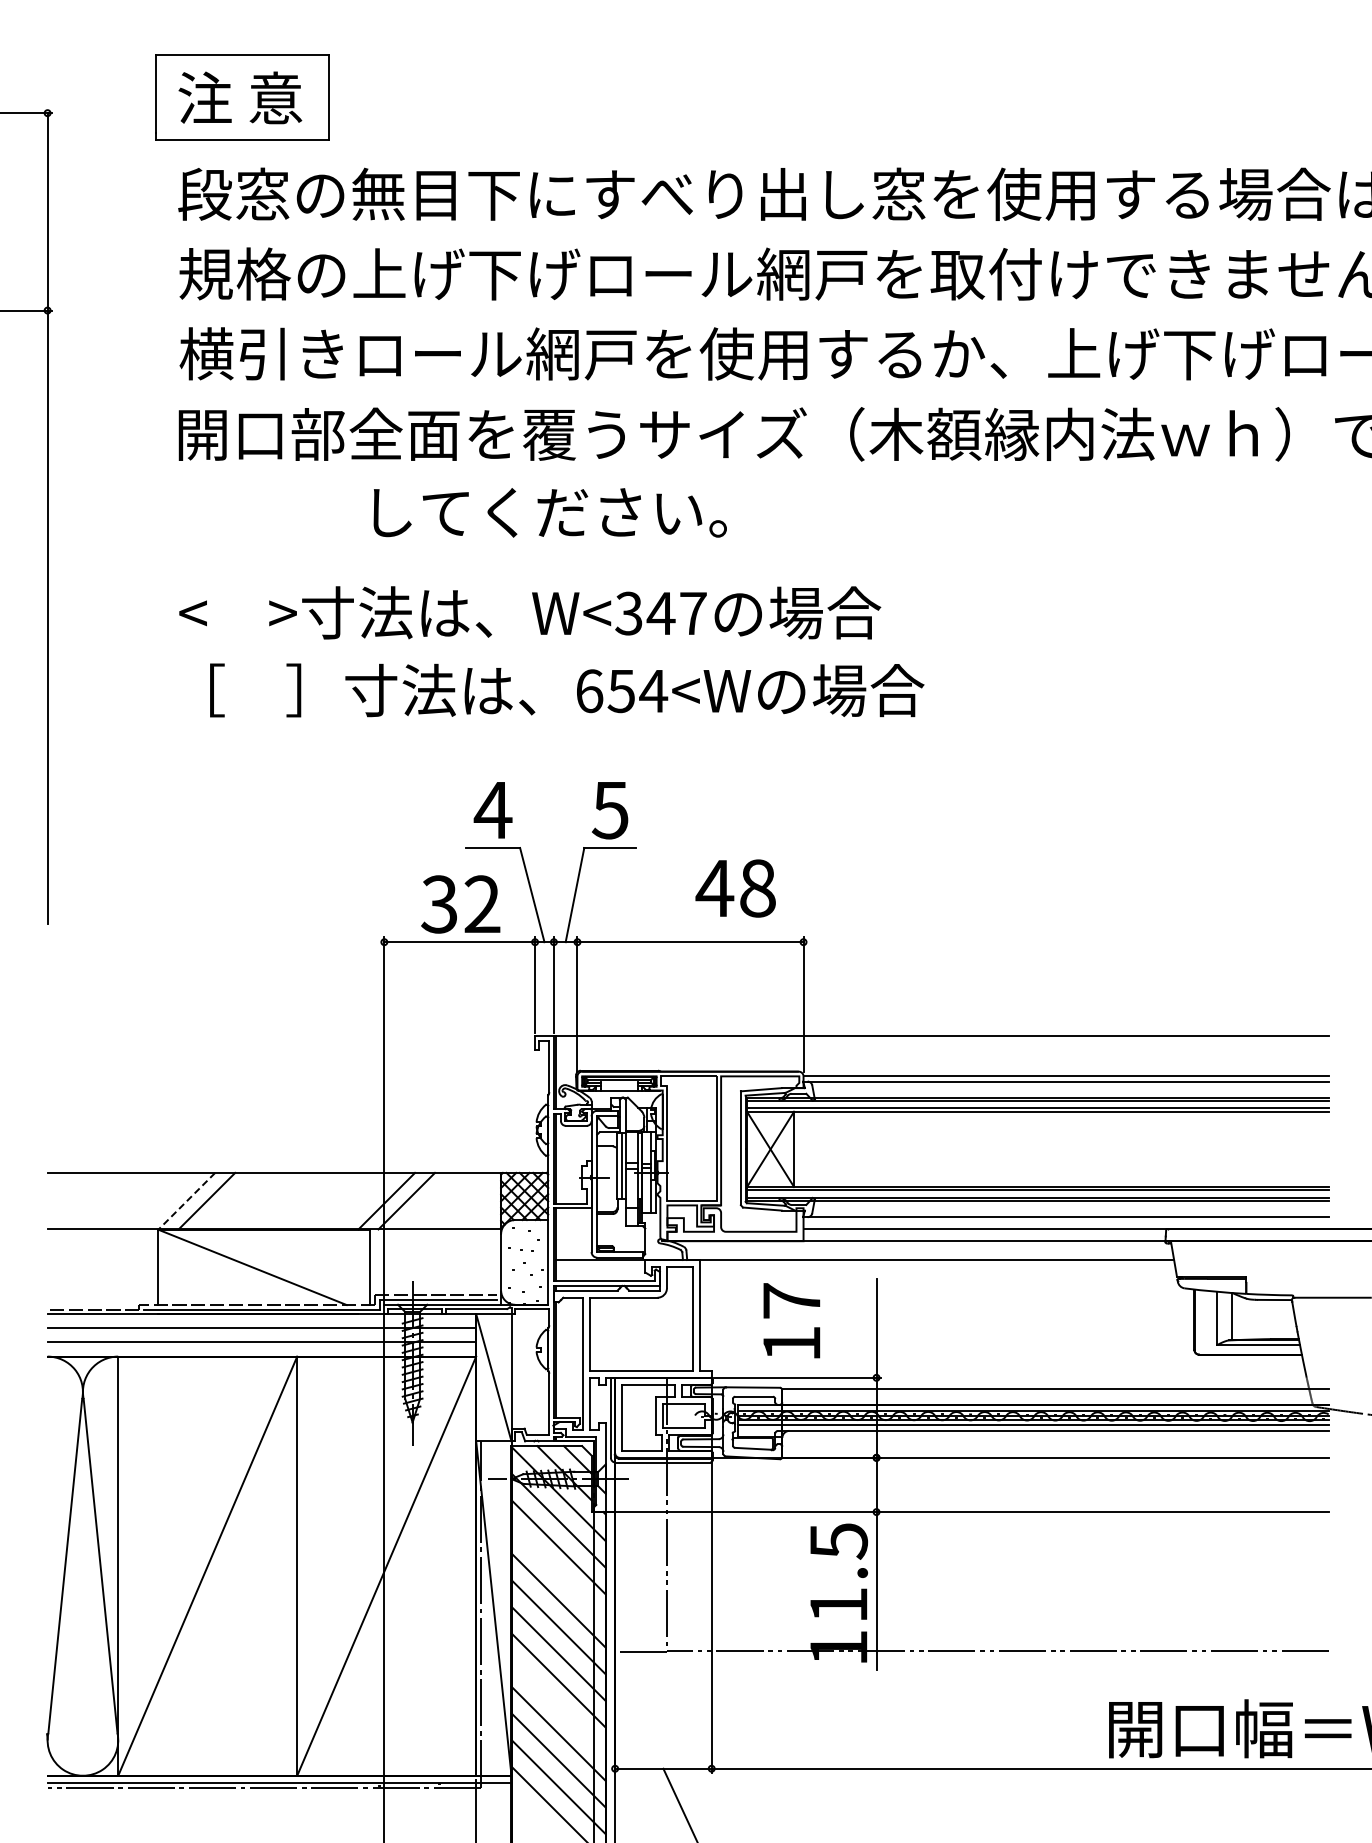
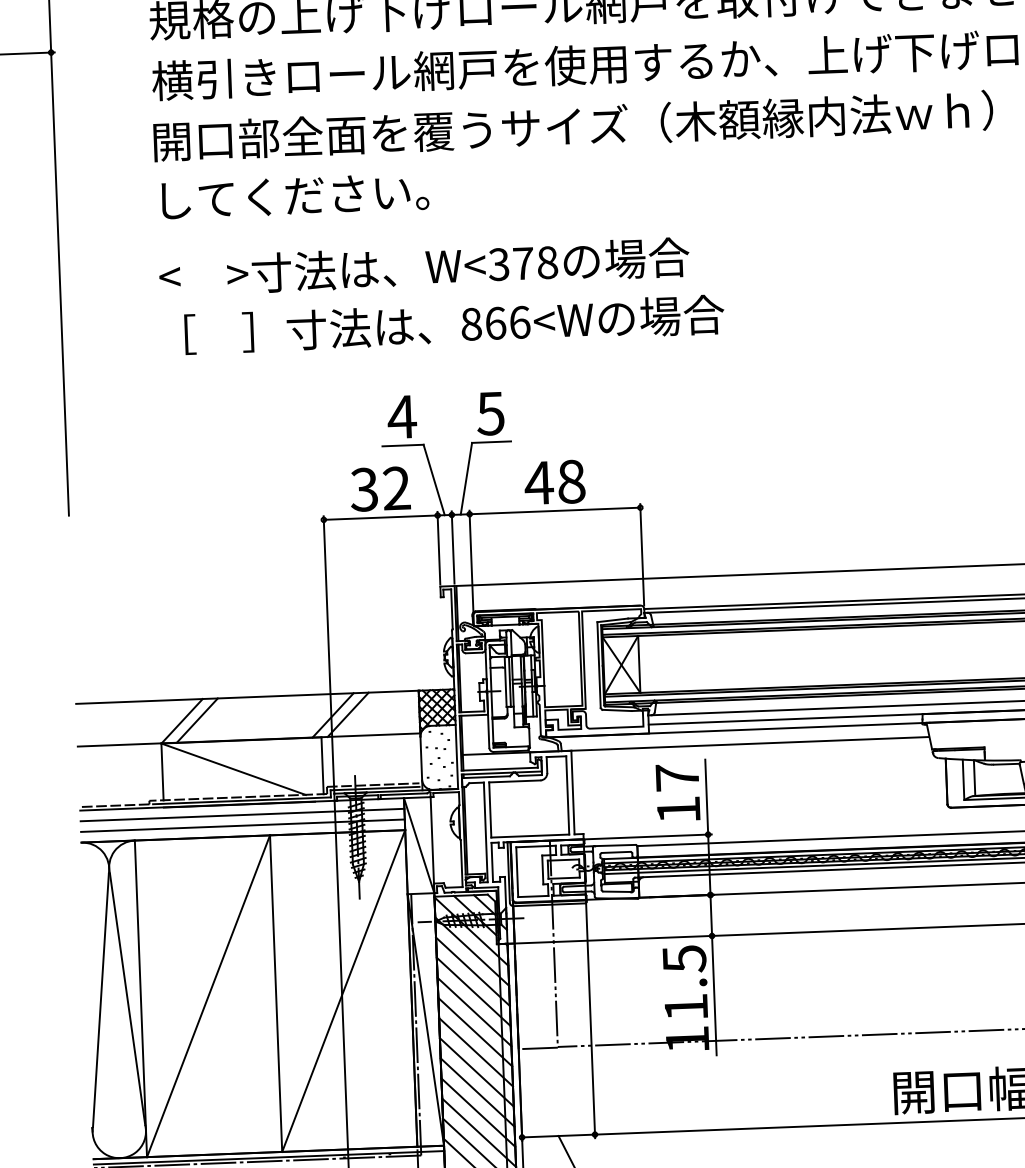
text: (549, 512) -> (294, 195), moved
text: (676, 613) -> (534, 263), W<347 -> W<378
text: (622, 691) -> (496, 323), 654<W -> 866<W
text: (735, 888) -> (554, 482), moved
line: (186, 1201) -> (181, 721), dashed -> solid
text: (791, 1320) -> (677, 792), moved
line: (558, 1573) -> (473, 991), added
line: (558, 1707) -> (477, 1092), added

